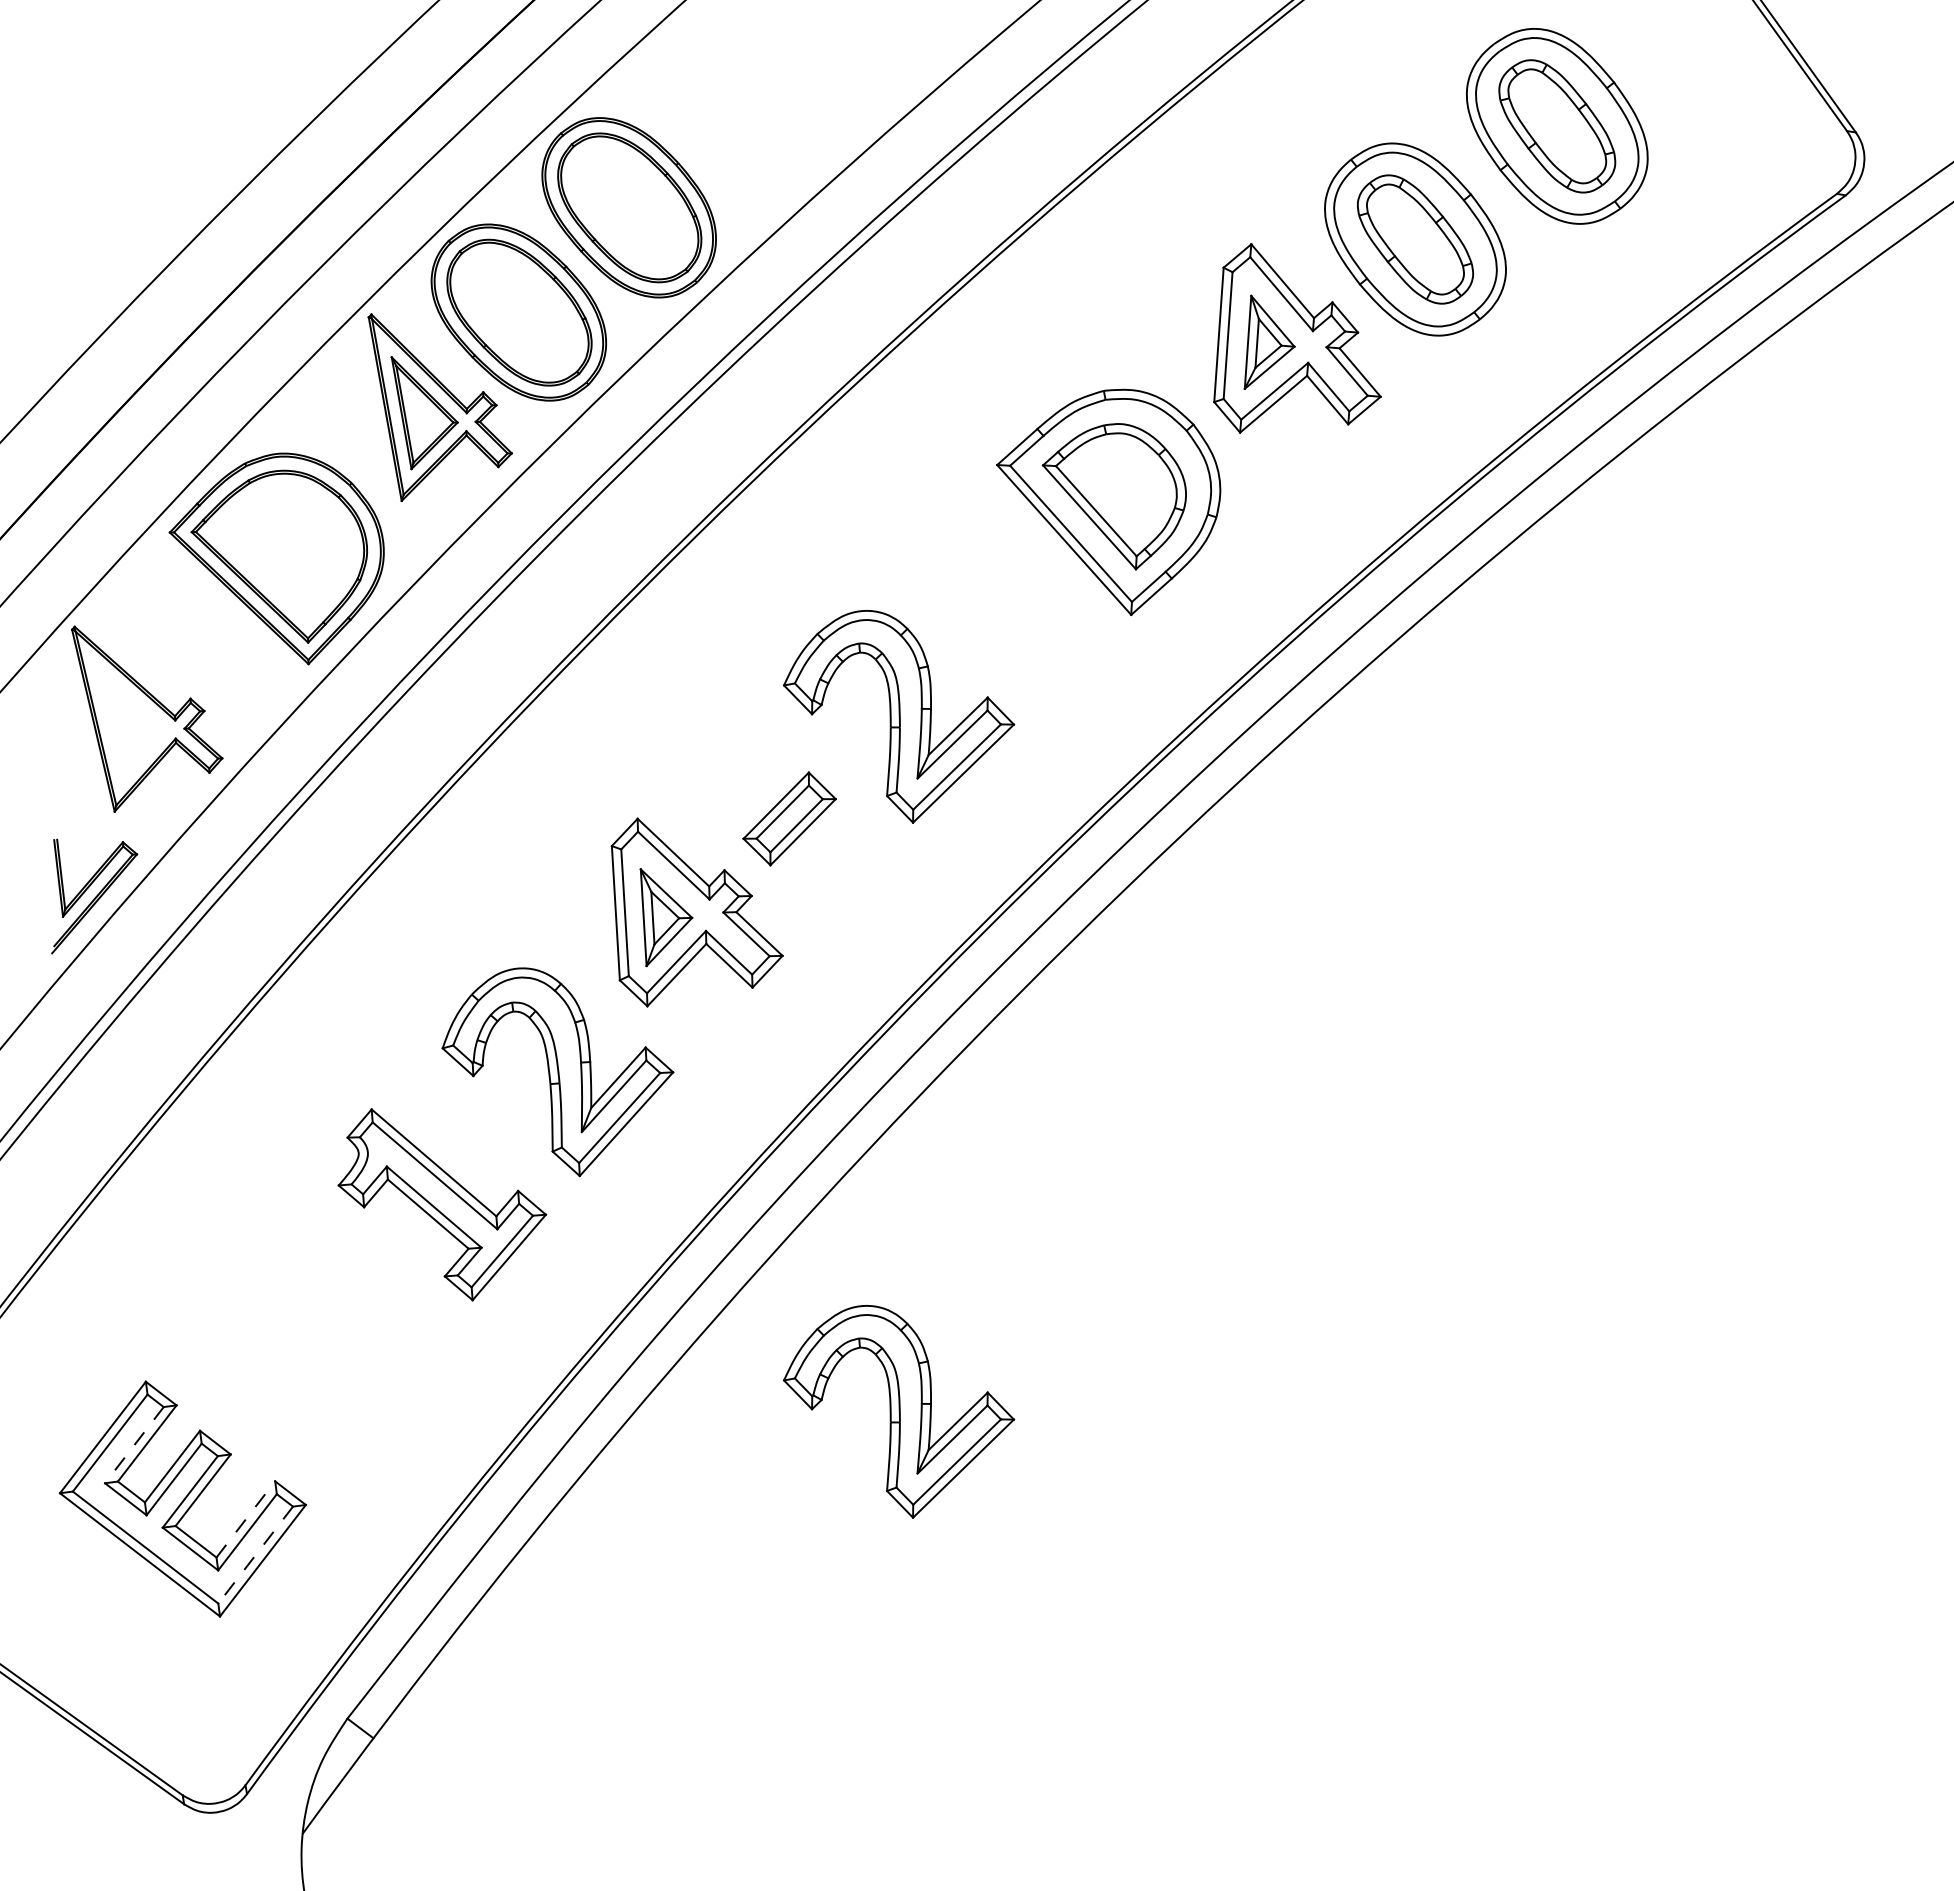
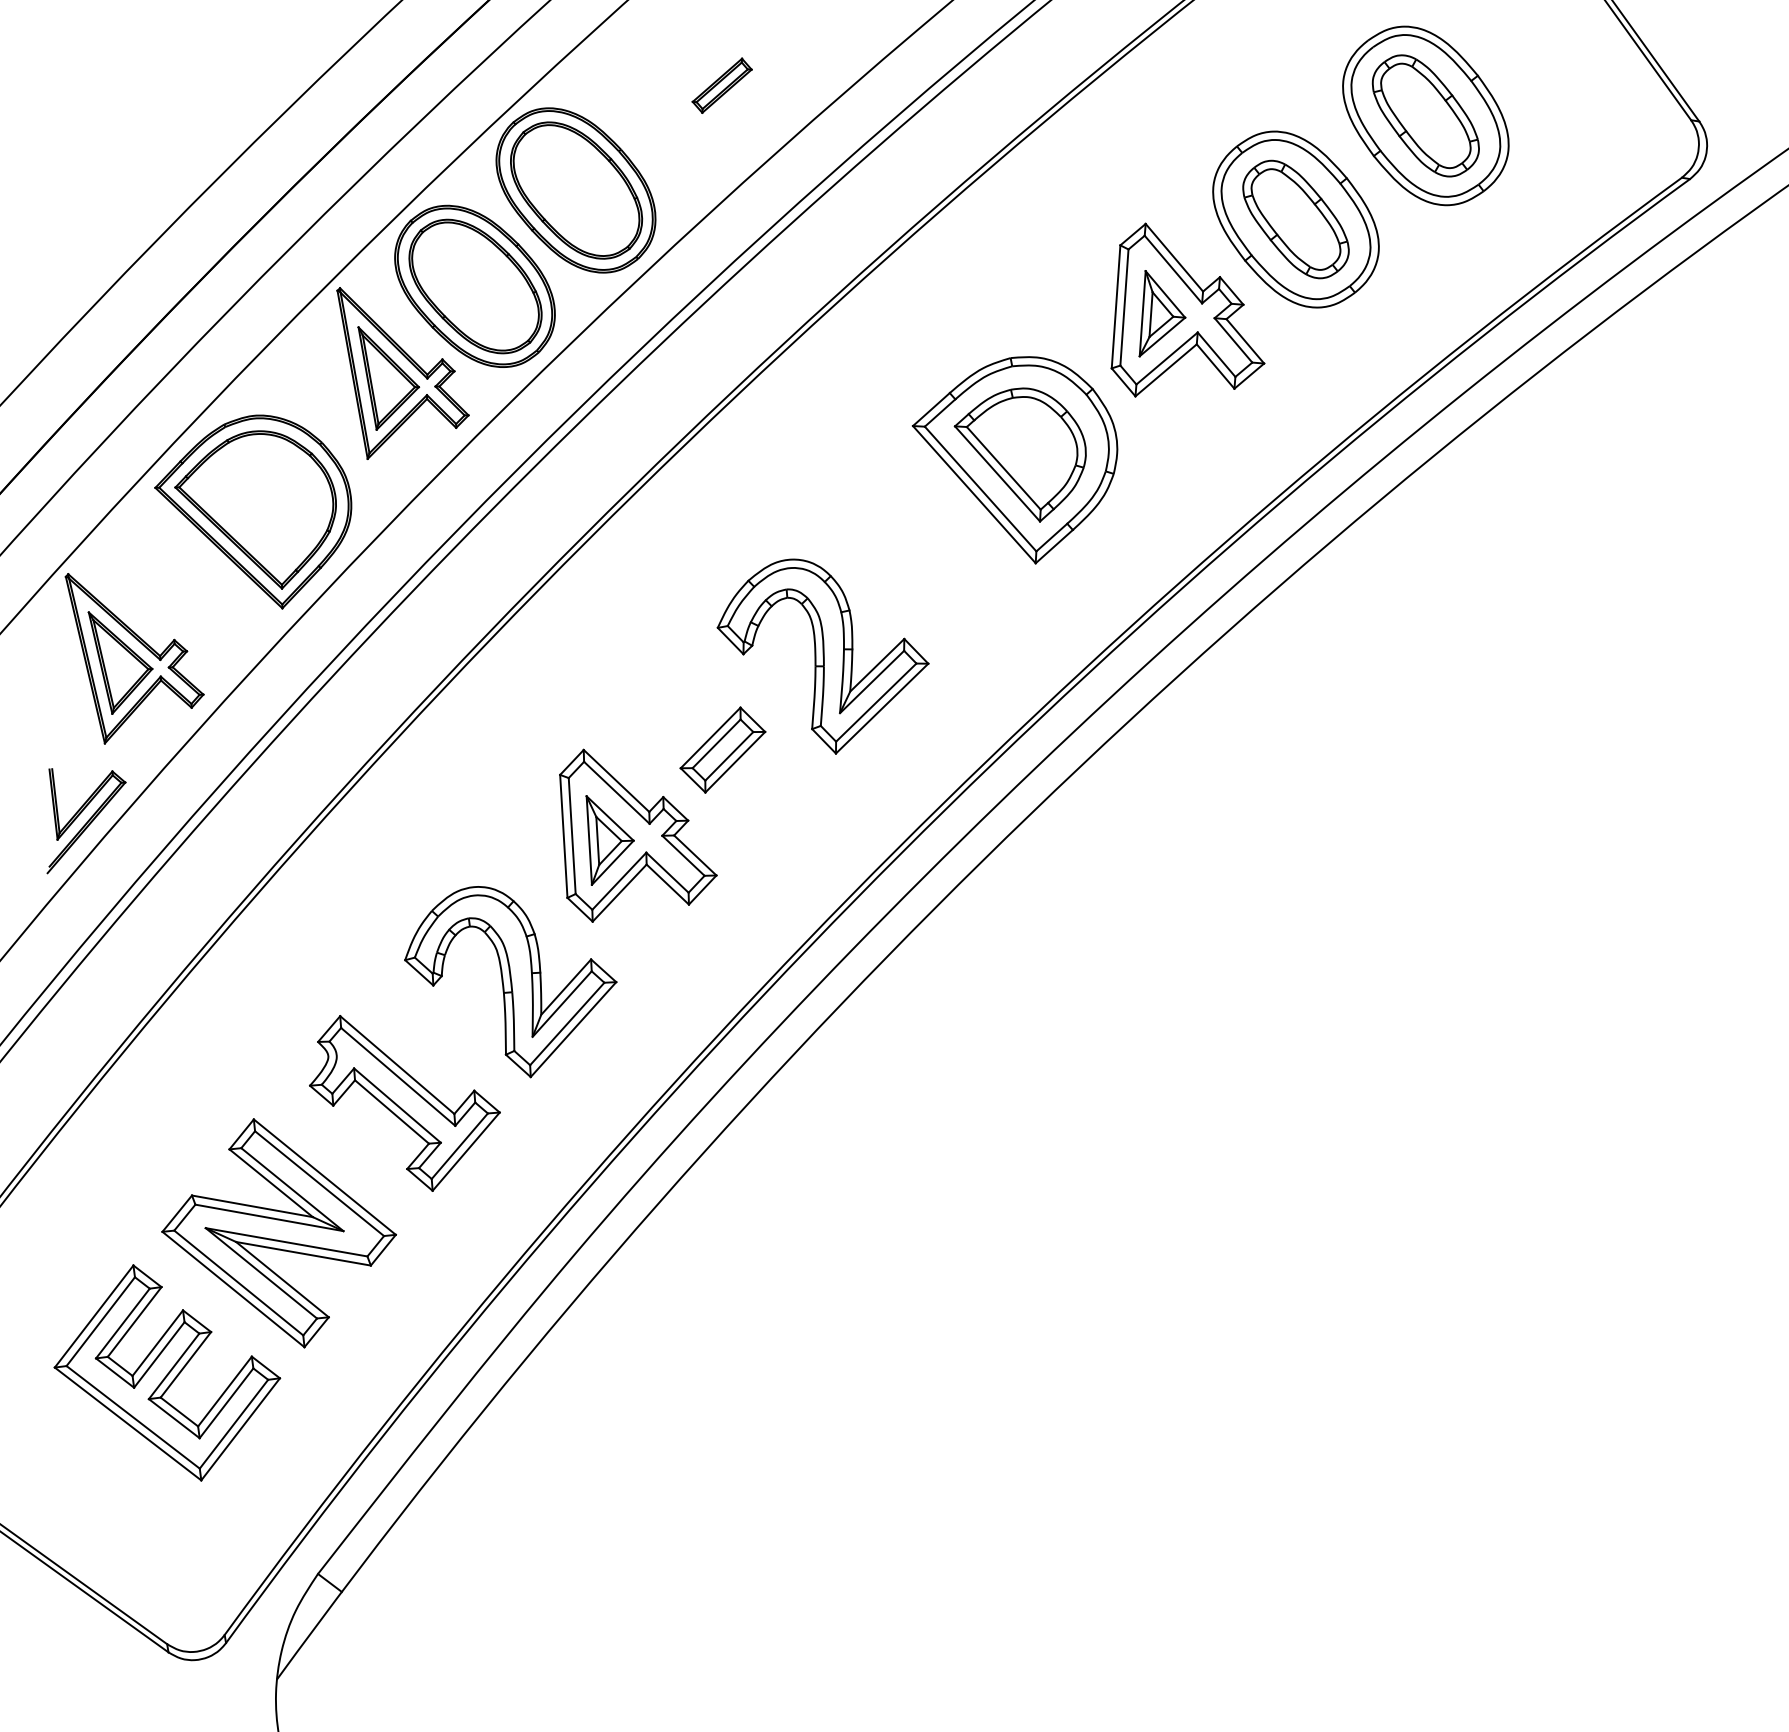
part: (788, 93) -> (721, 85), added
part: (131, 723) -> (120, 662), added
part: (304, 1346) -> (278, 1233), added
part: (899, 1411) -> (823, 1292), removed
line: (134, 1445) -> (123, 1323), dashed -> solid
line: (246, 1519) -> (225, 1391), dashed -> solid
line: (255, 1555) -> (233, 1424), dashed -> solid

